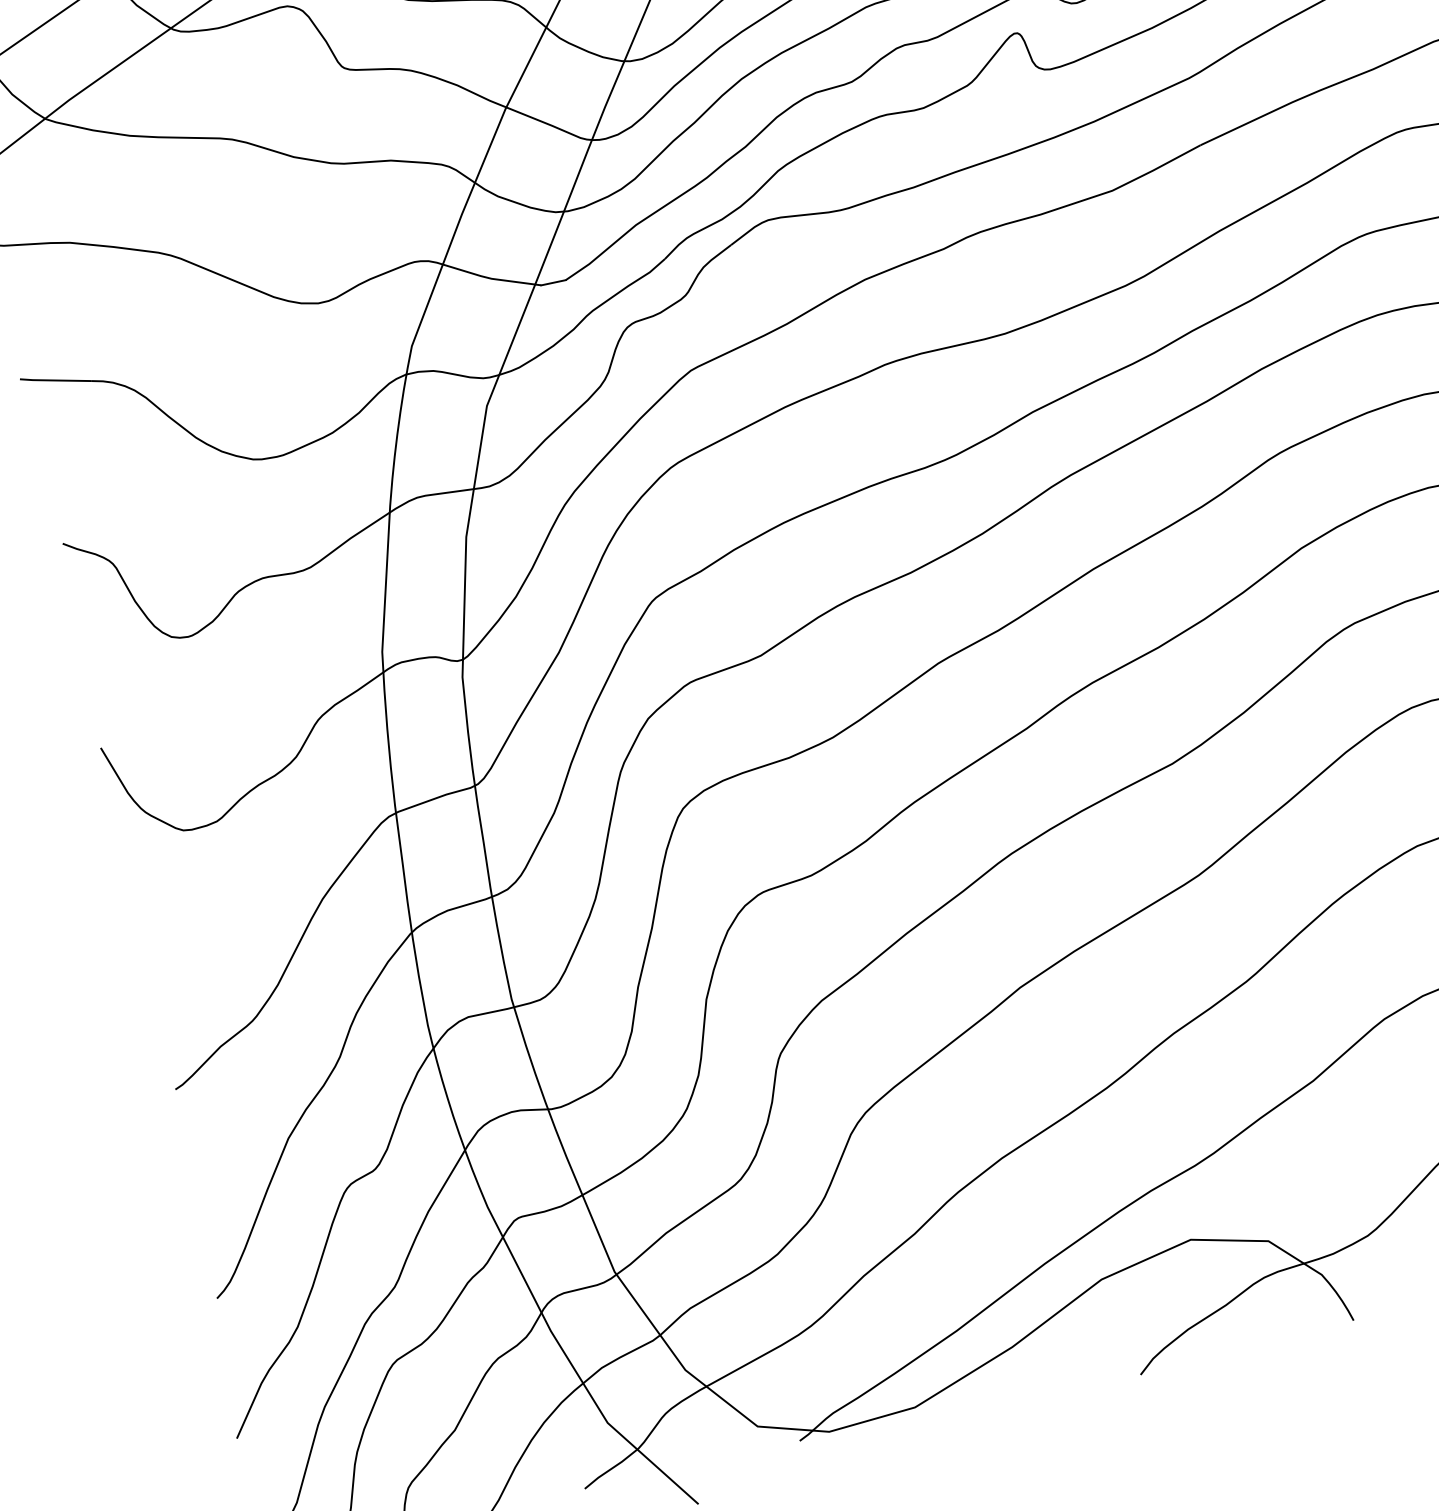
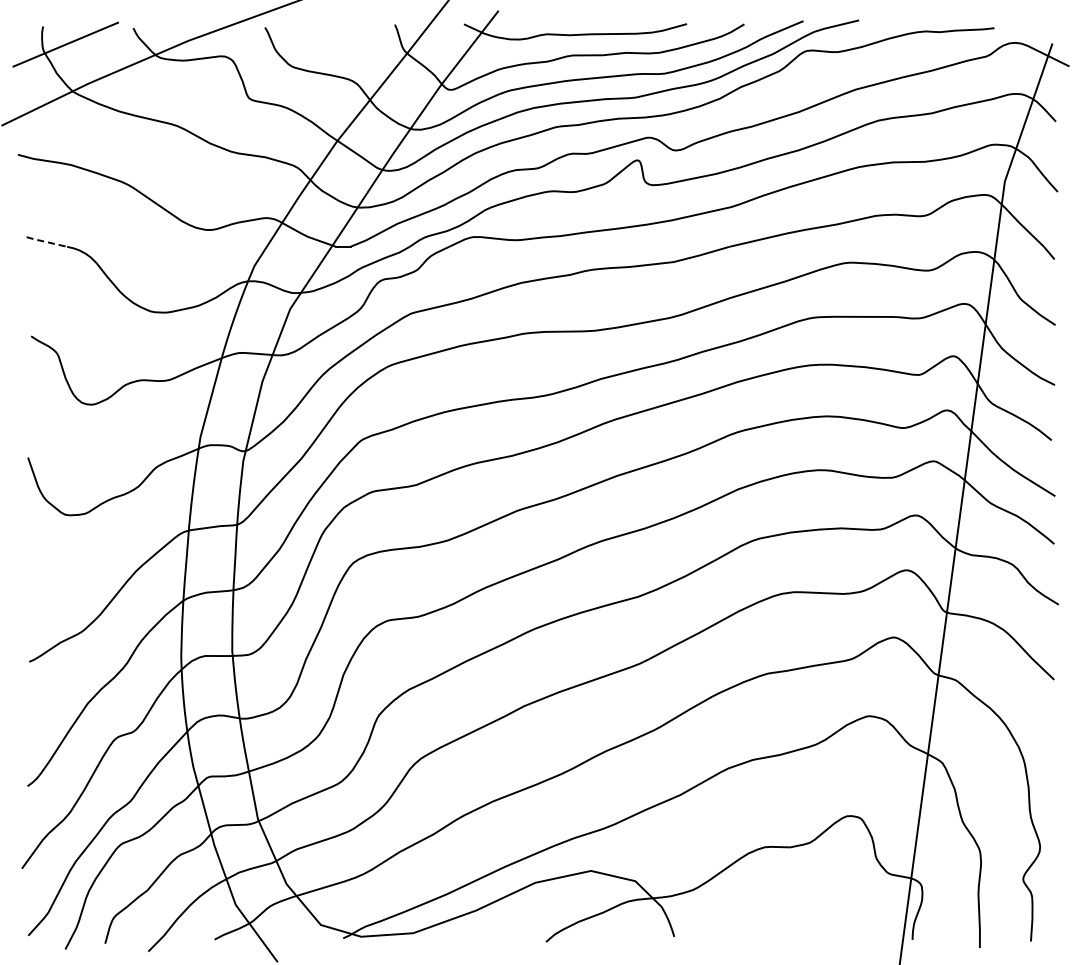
line: (55, 381) -> (46, 242), solid -> dashed

